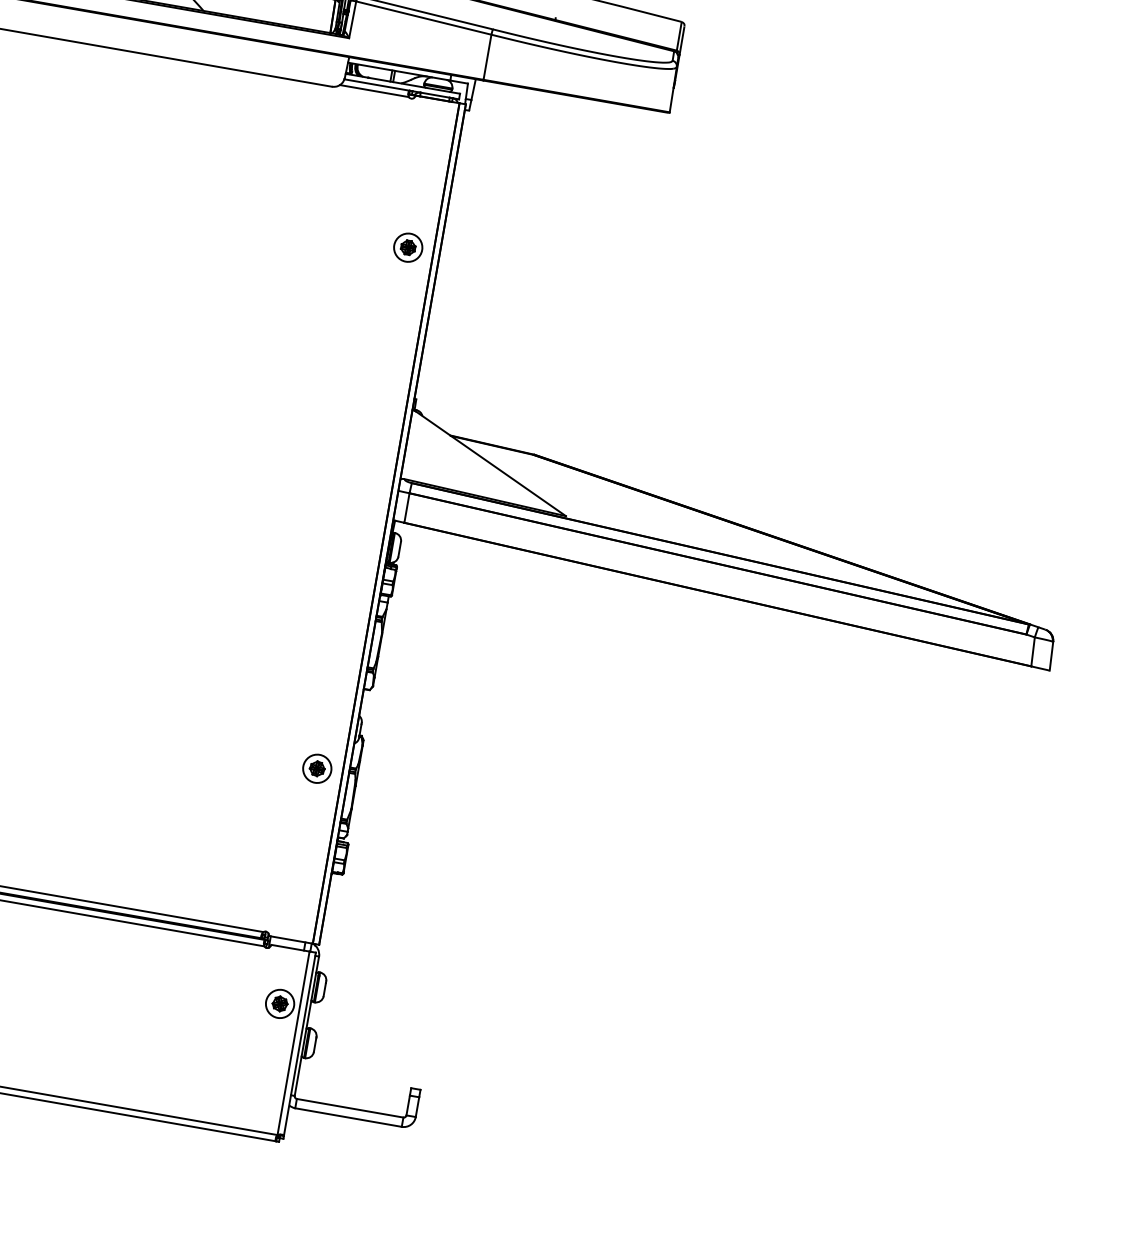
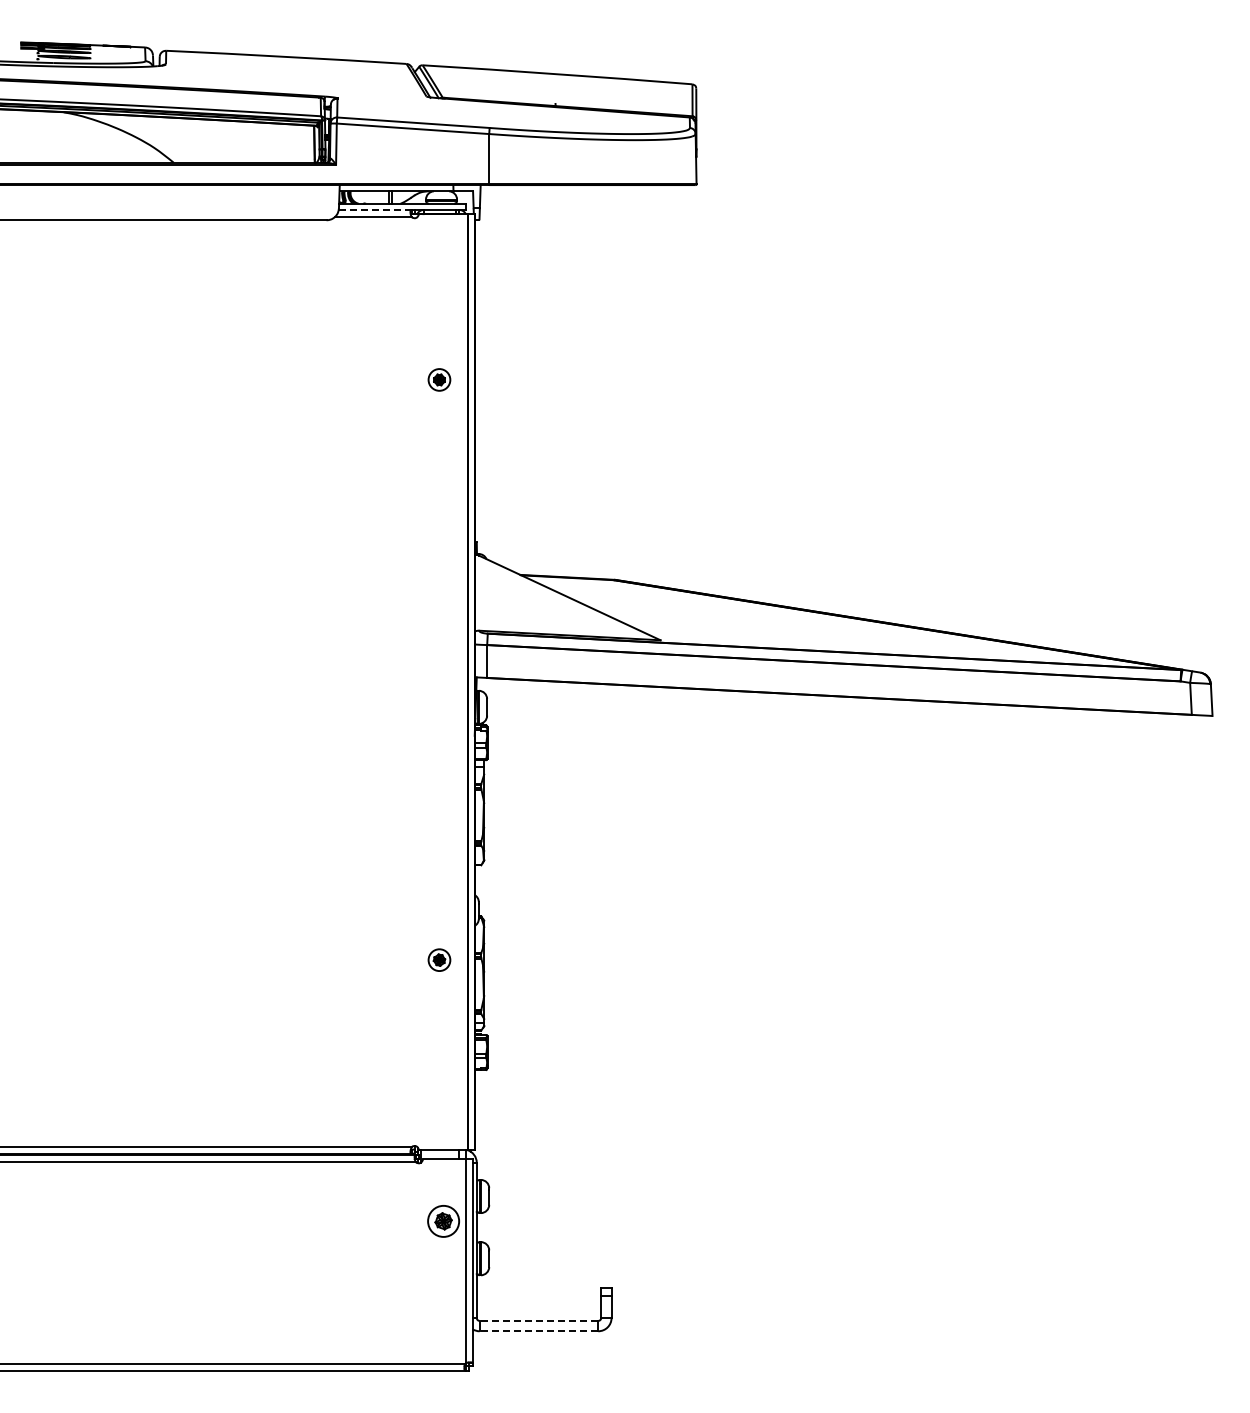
line: (377, 84) -> (375, 209), solid -> dashed
part: (408, 247) -> (439, 379), size x0.7
part: (317, 768) -> (439, 959), size x0.7
line: (349, 1107) -> (538, 1320), solid -> dashed
line: (348, 1117) -> (538, 1331), solid -> dashed

